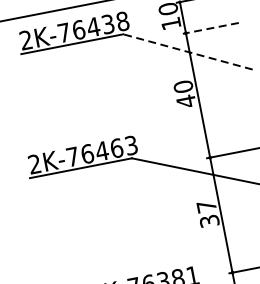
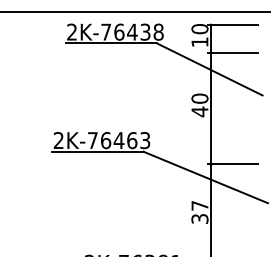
line: (209, 28) -> (232, 52), dashed -> solid
line: (187, 52) -> (209, 69), dashed -> solid

